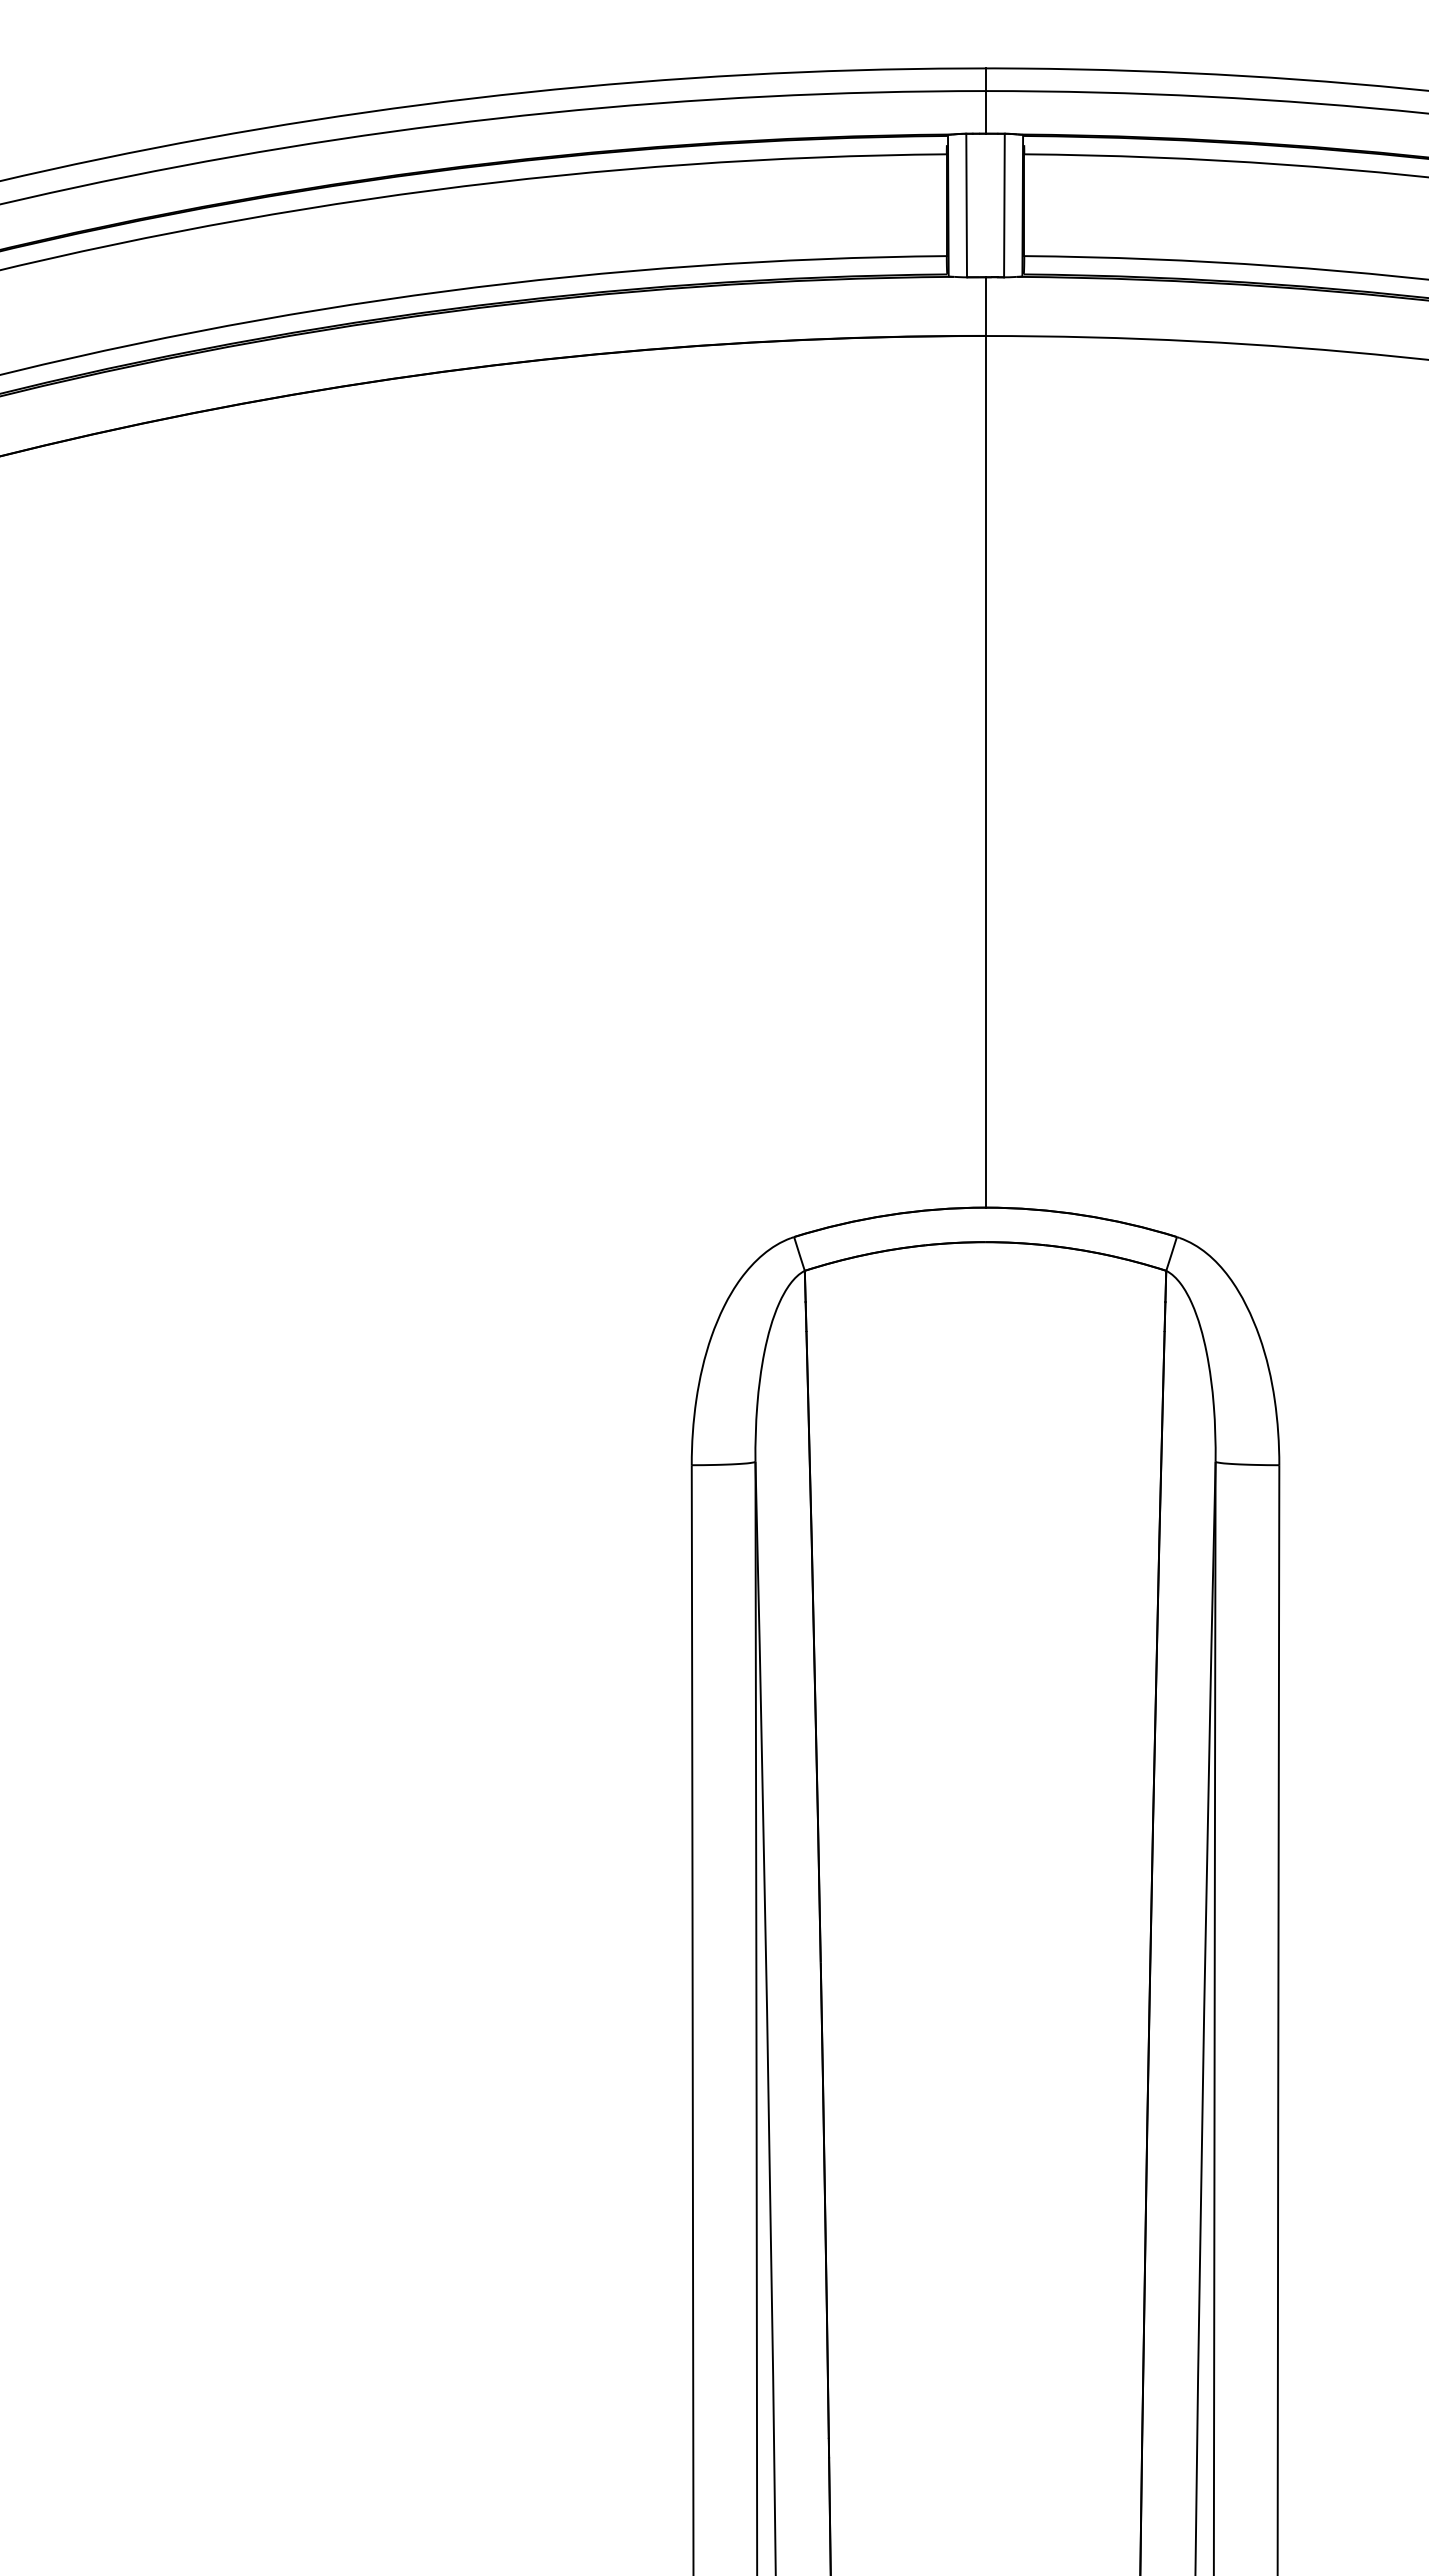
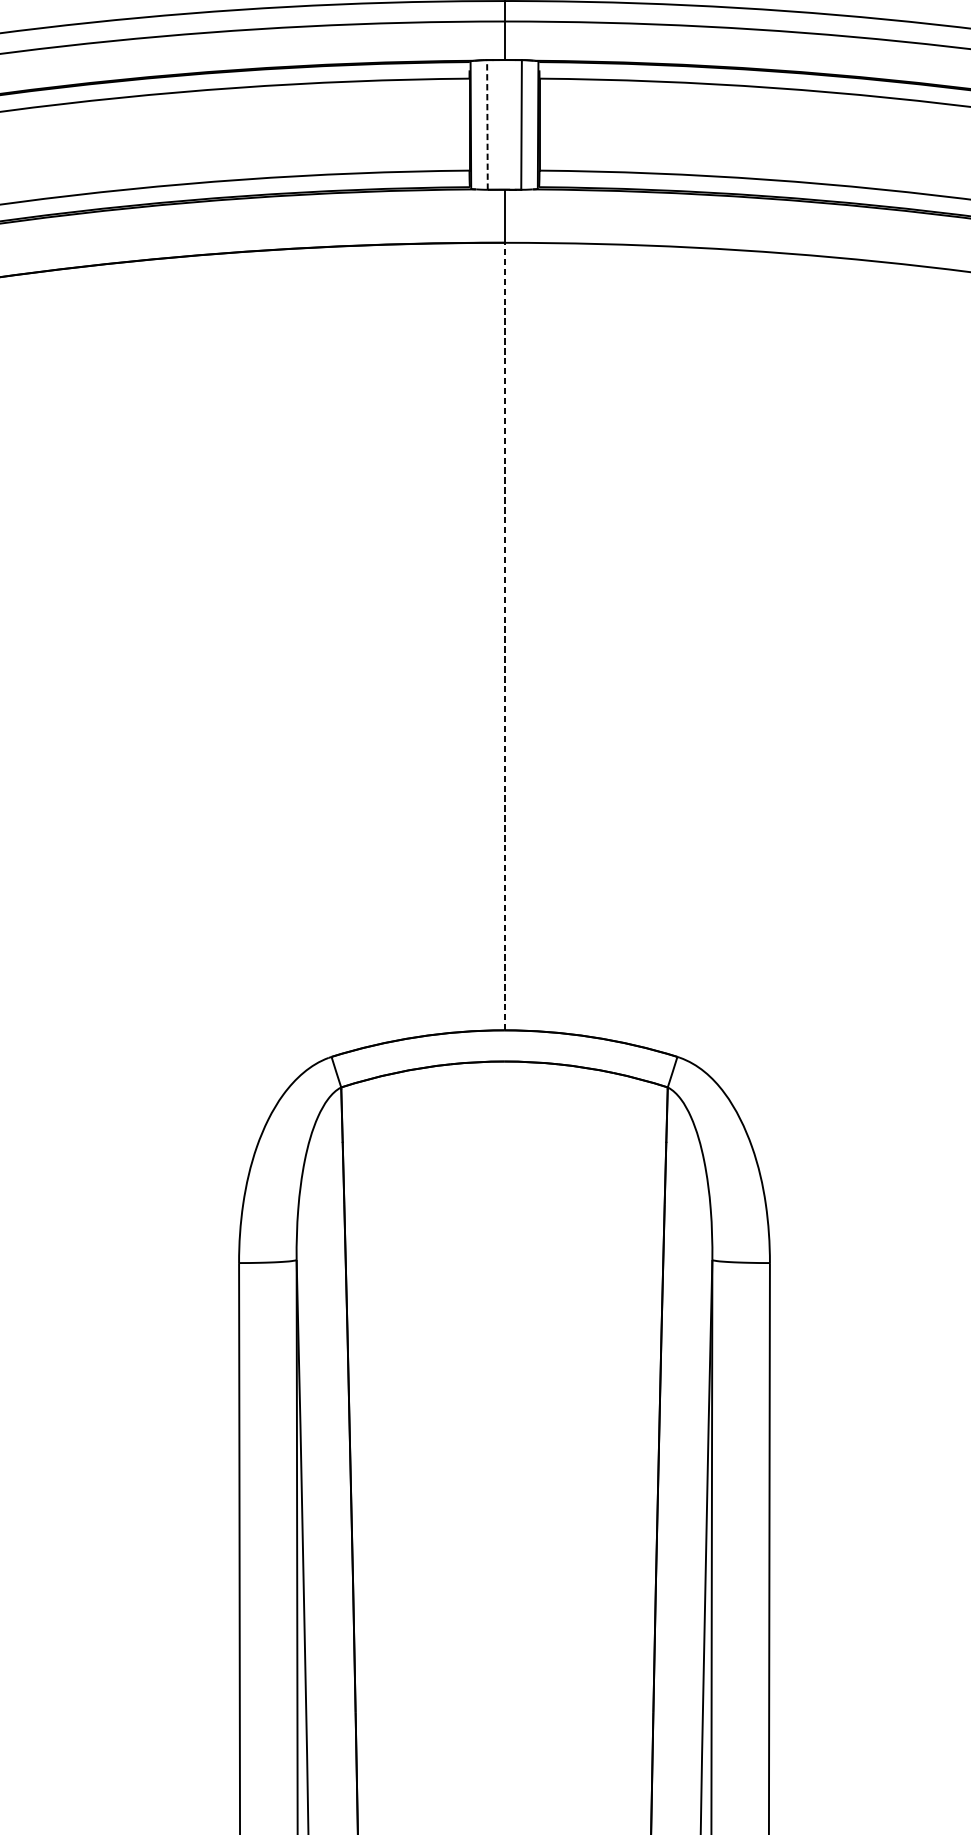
line: (966, 205) -> (487, 124), solid -> dashed
line: (985, 771) -> (504, 636), solid -> dashed

